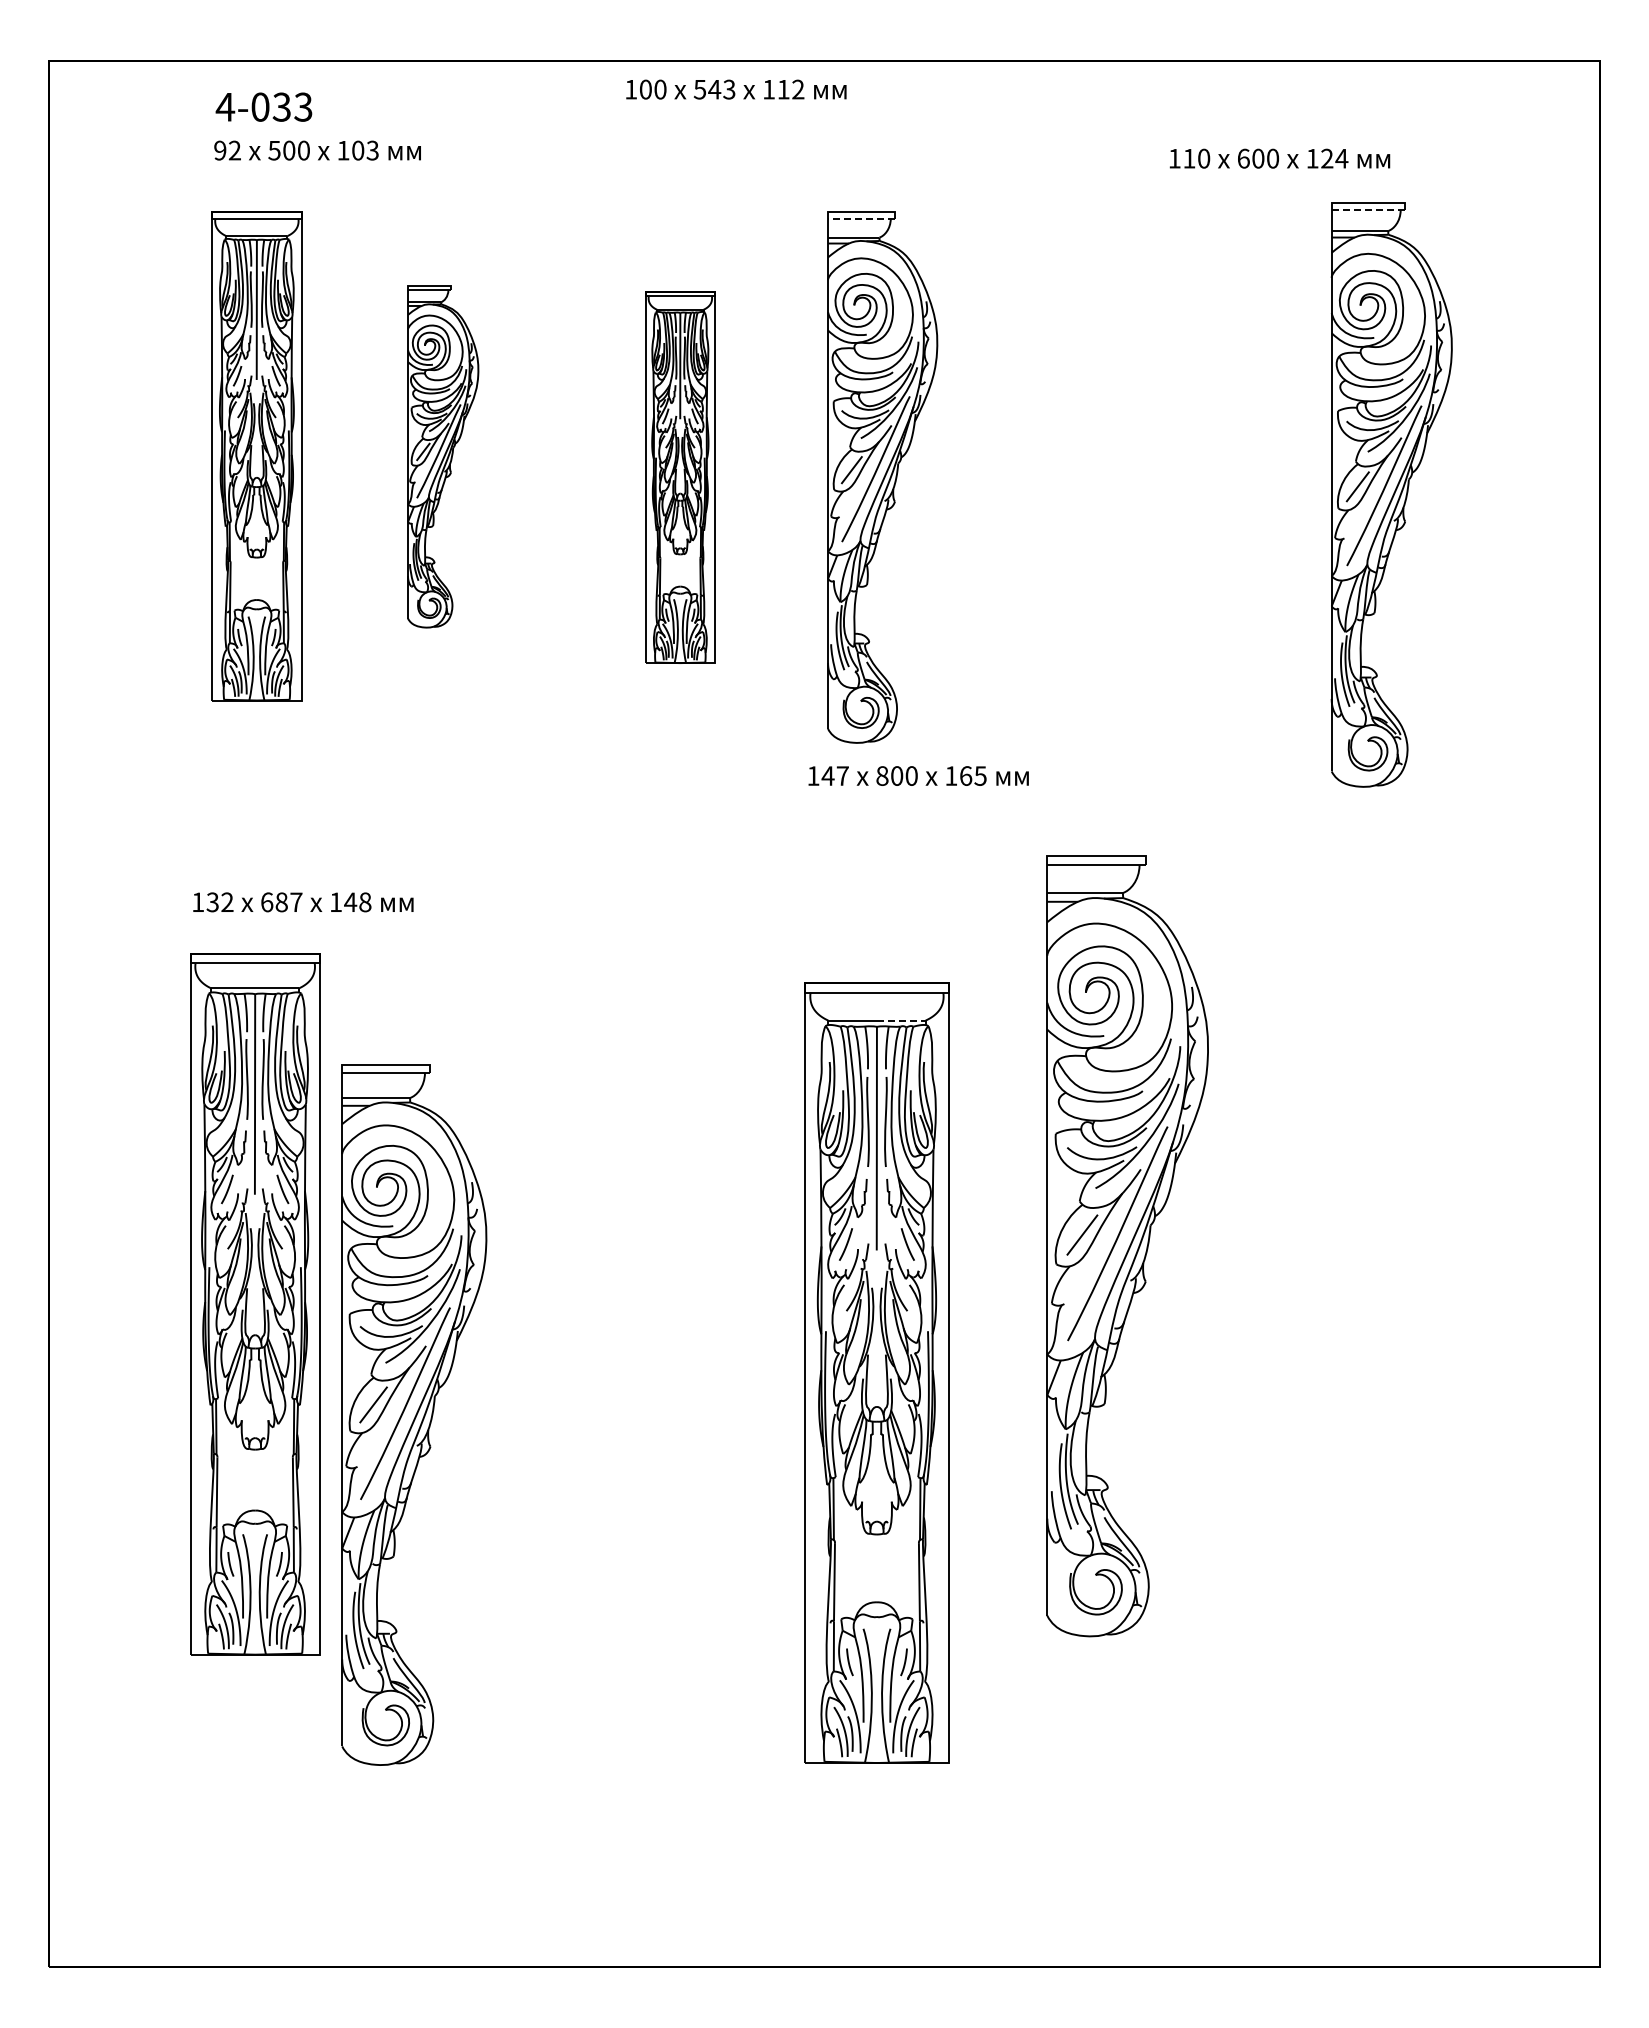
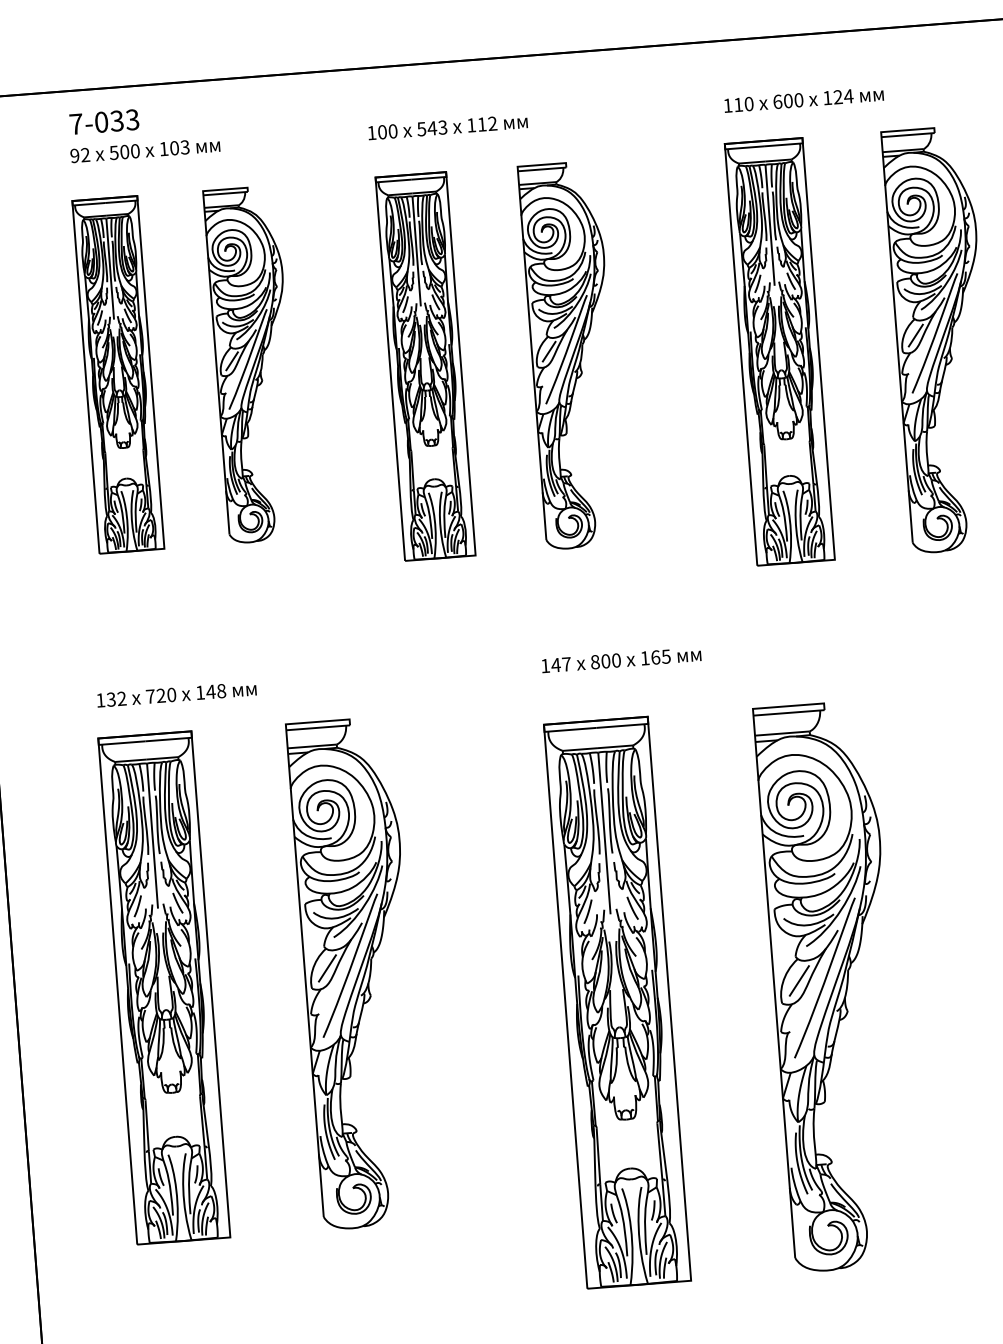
text: (736, 89) -> (448, 127), moved
text: (225, 107) -> (76, 124), 4-033 -> 7-033
text: (1279, 158) -> (803, 99), moved
line: (1368, 210) -> (908, 135), dashed -> solid
line: (861, 218) -> (542, 169), dashed -> solid
part: (443, 456) -> (253, 364), size x1.43
part: (680, 477) -> (425, 366), size x1.43
part: (1168, 494) -> (779, 351), added
text: (918, 775) -> (621, 659), moved
text: (281, 902) -> (160, 695), 687 -> 720
line: (901, 1020) -> (615, 746), dashed -> solid
part: (1127, 1246) -> (832, 986), moved
part: (414, 1414) -> (357, 973), moved

